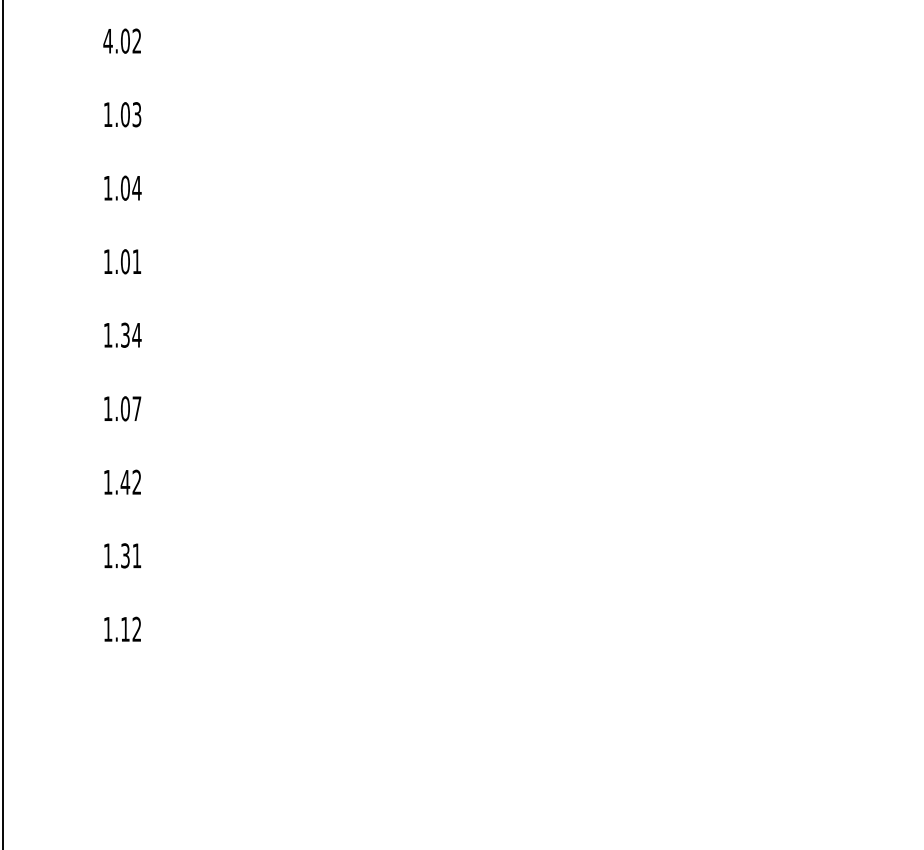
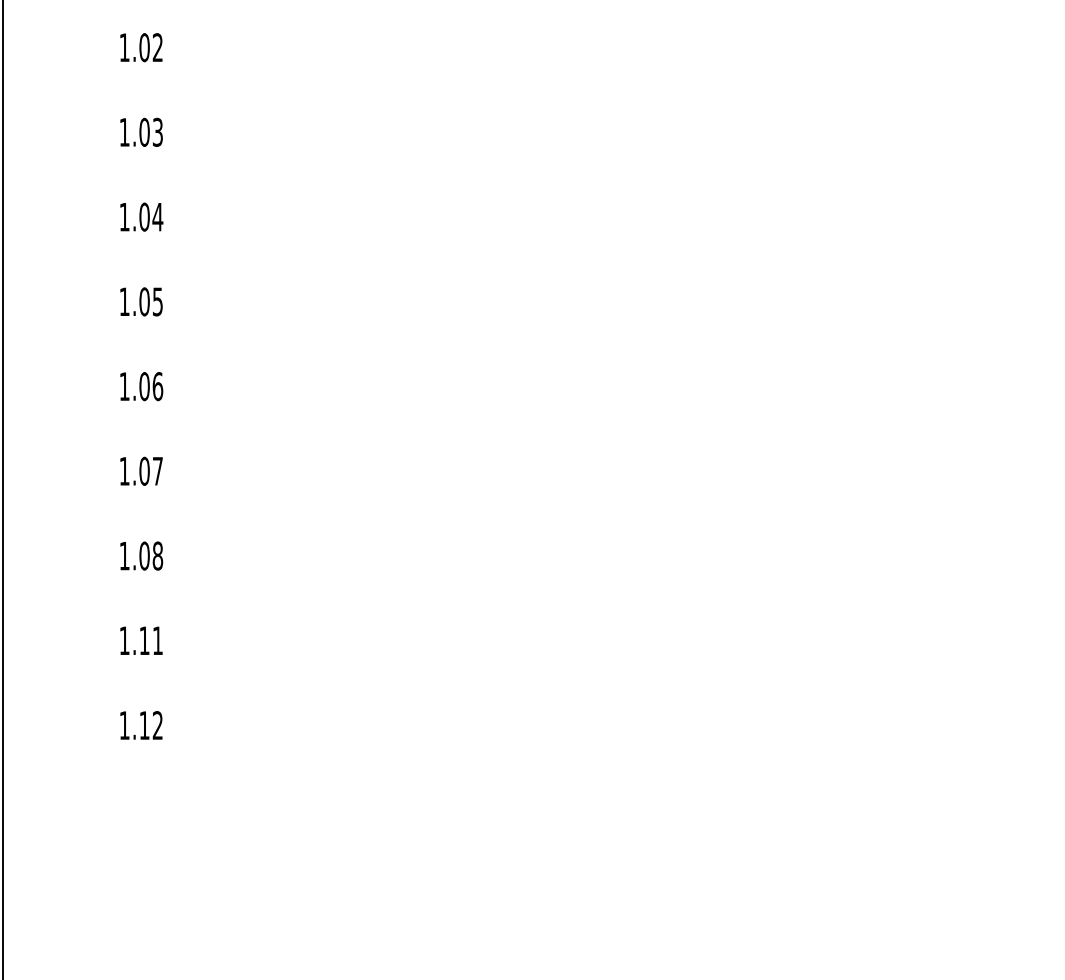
text: (107, 41) -> (124, 47), 4.02 -> 1.02
text: (136, 261) -> (157, 301), 1.01 -> 1.05
text: (131, 335) -> (151, 386), 1.34 -> 1.06
text: (131, 481) -> (151, 555), 1.42 -> 1.08
text: (125, 555) -> (144, 640), 1.31 -> 1.11

